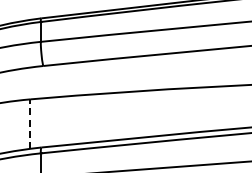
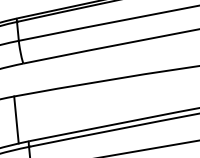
line: (30, 124) -> (16, 120), dashed -> solid

